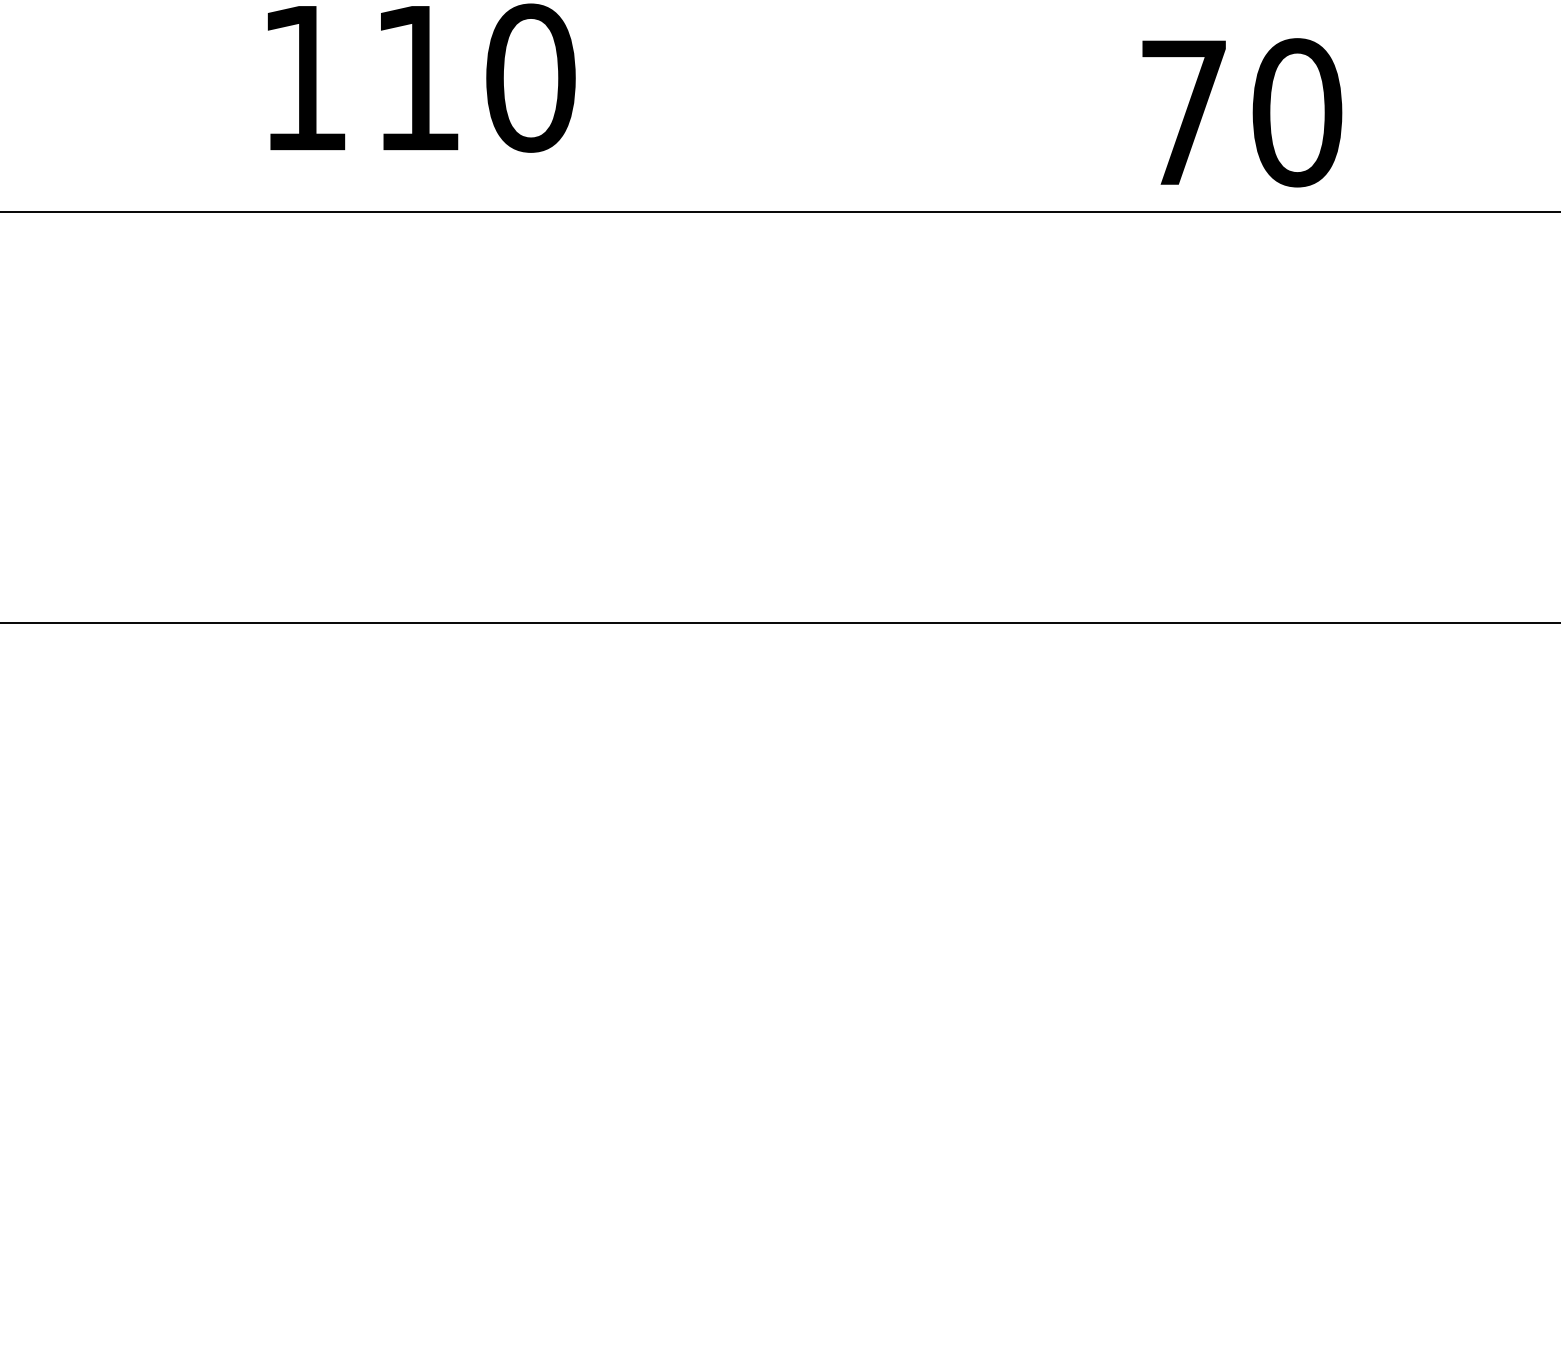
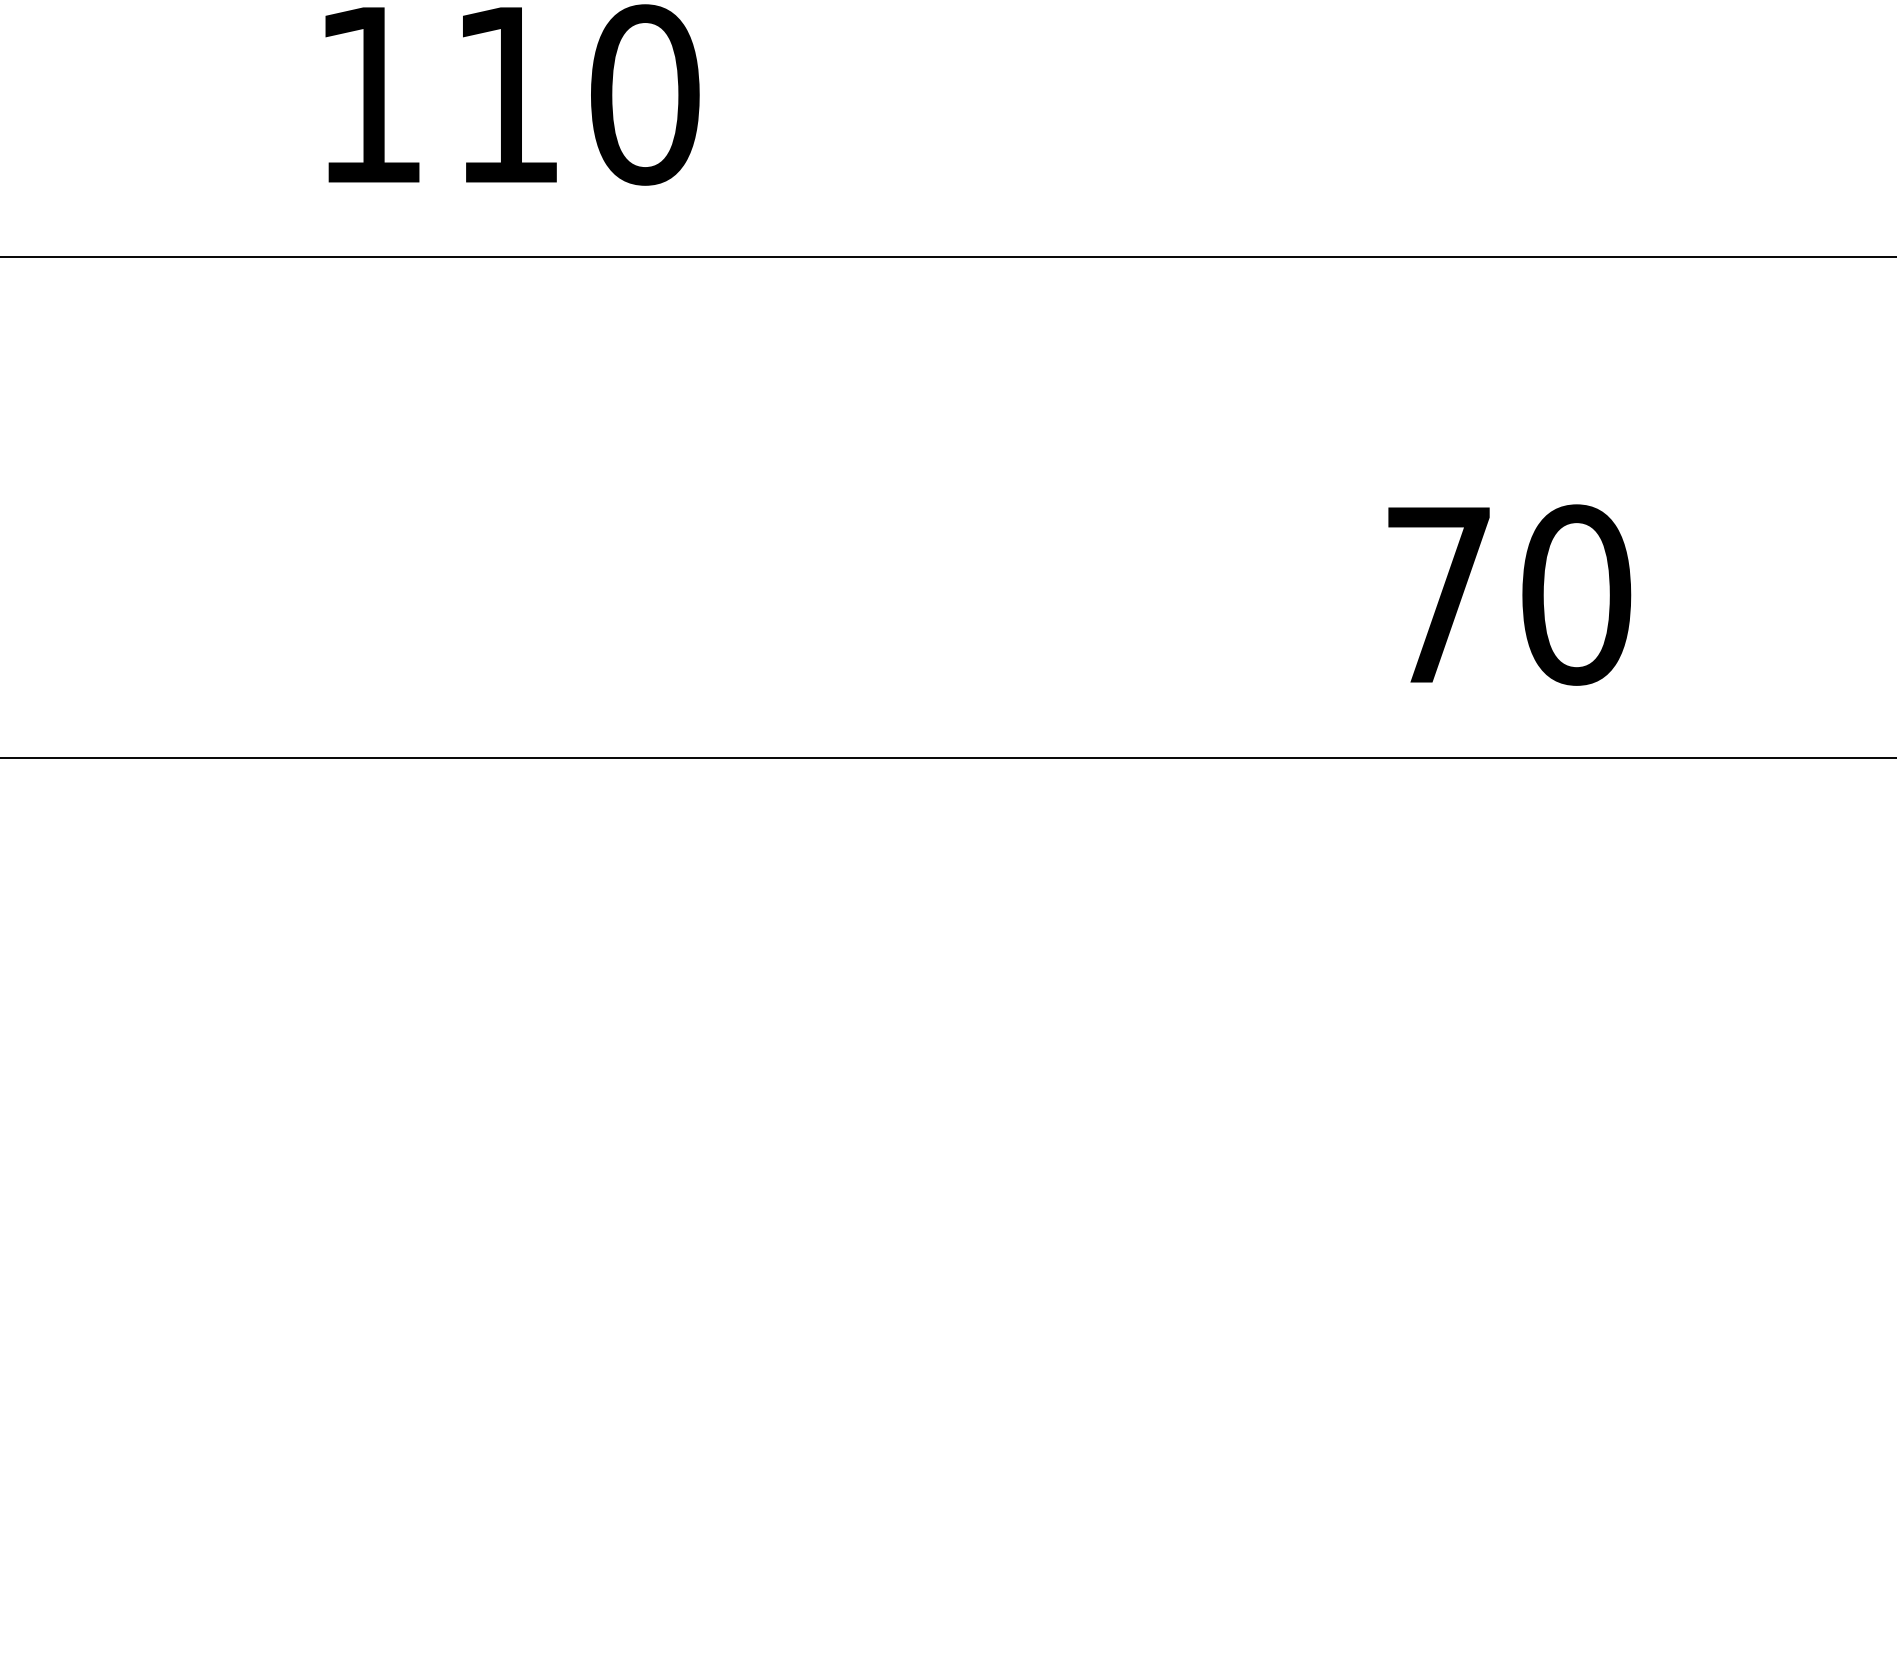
text: (1242, 112) -> (1509, 594), moved

